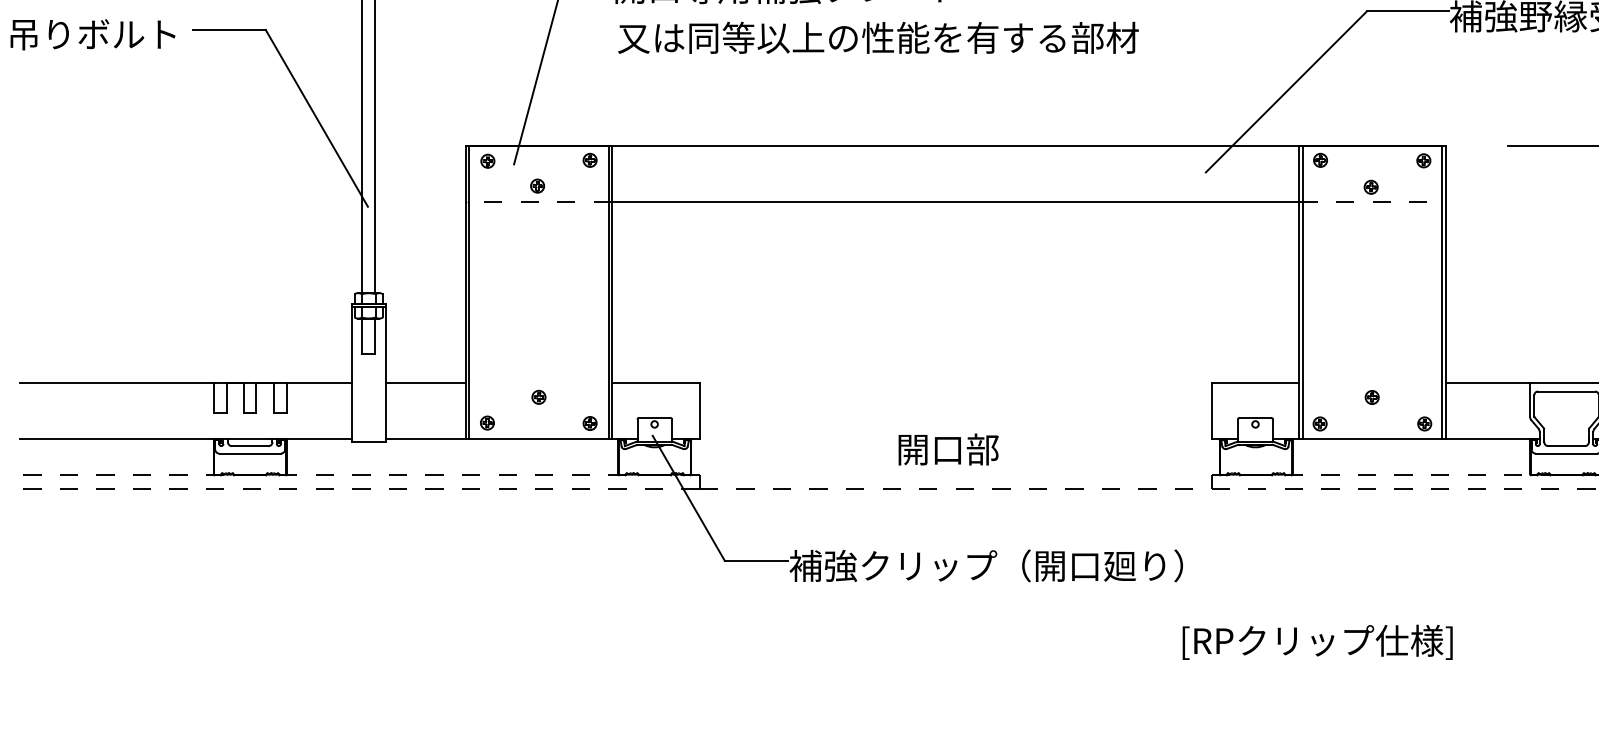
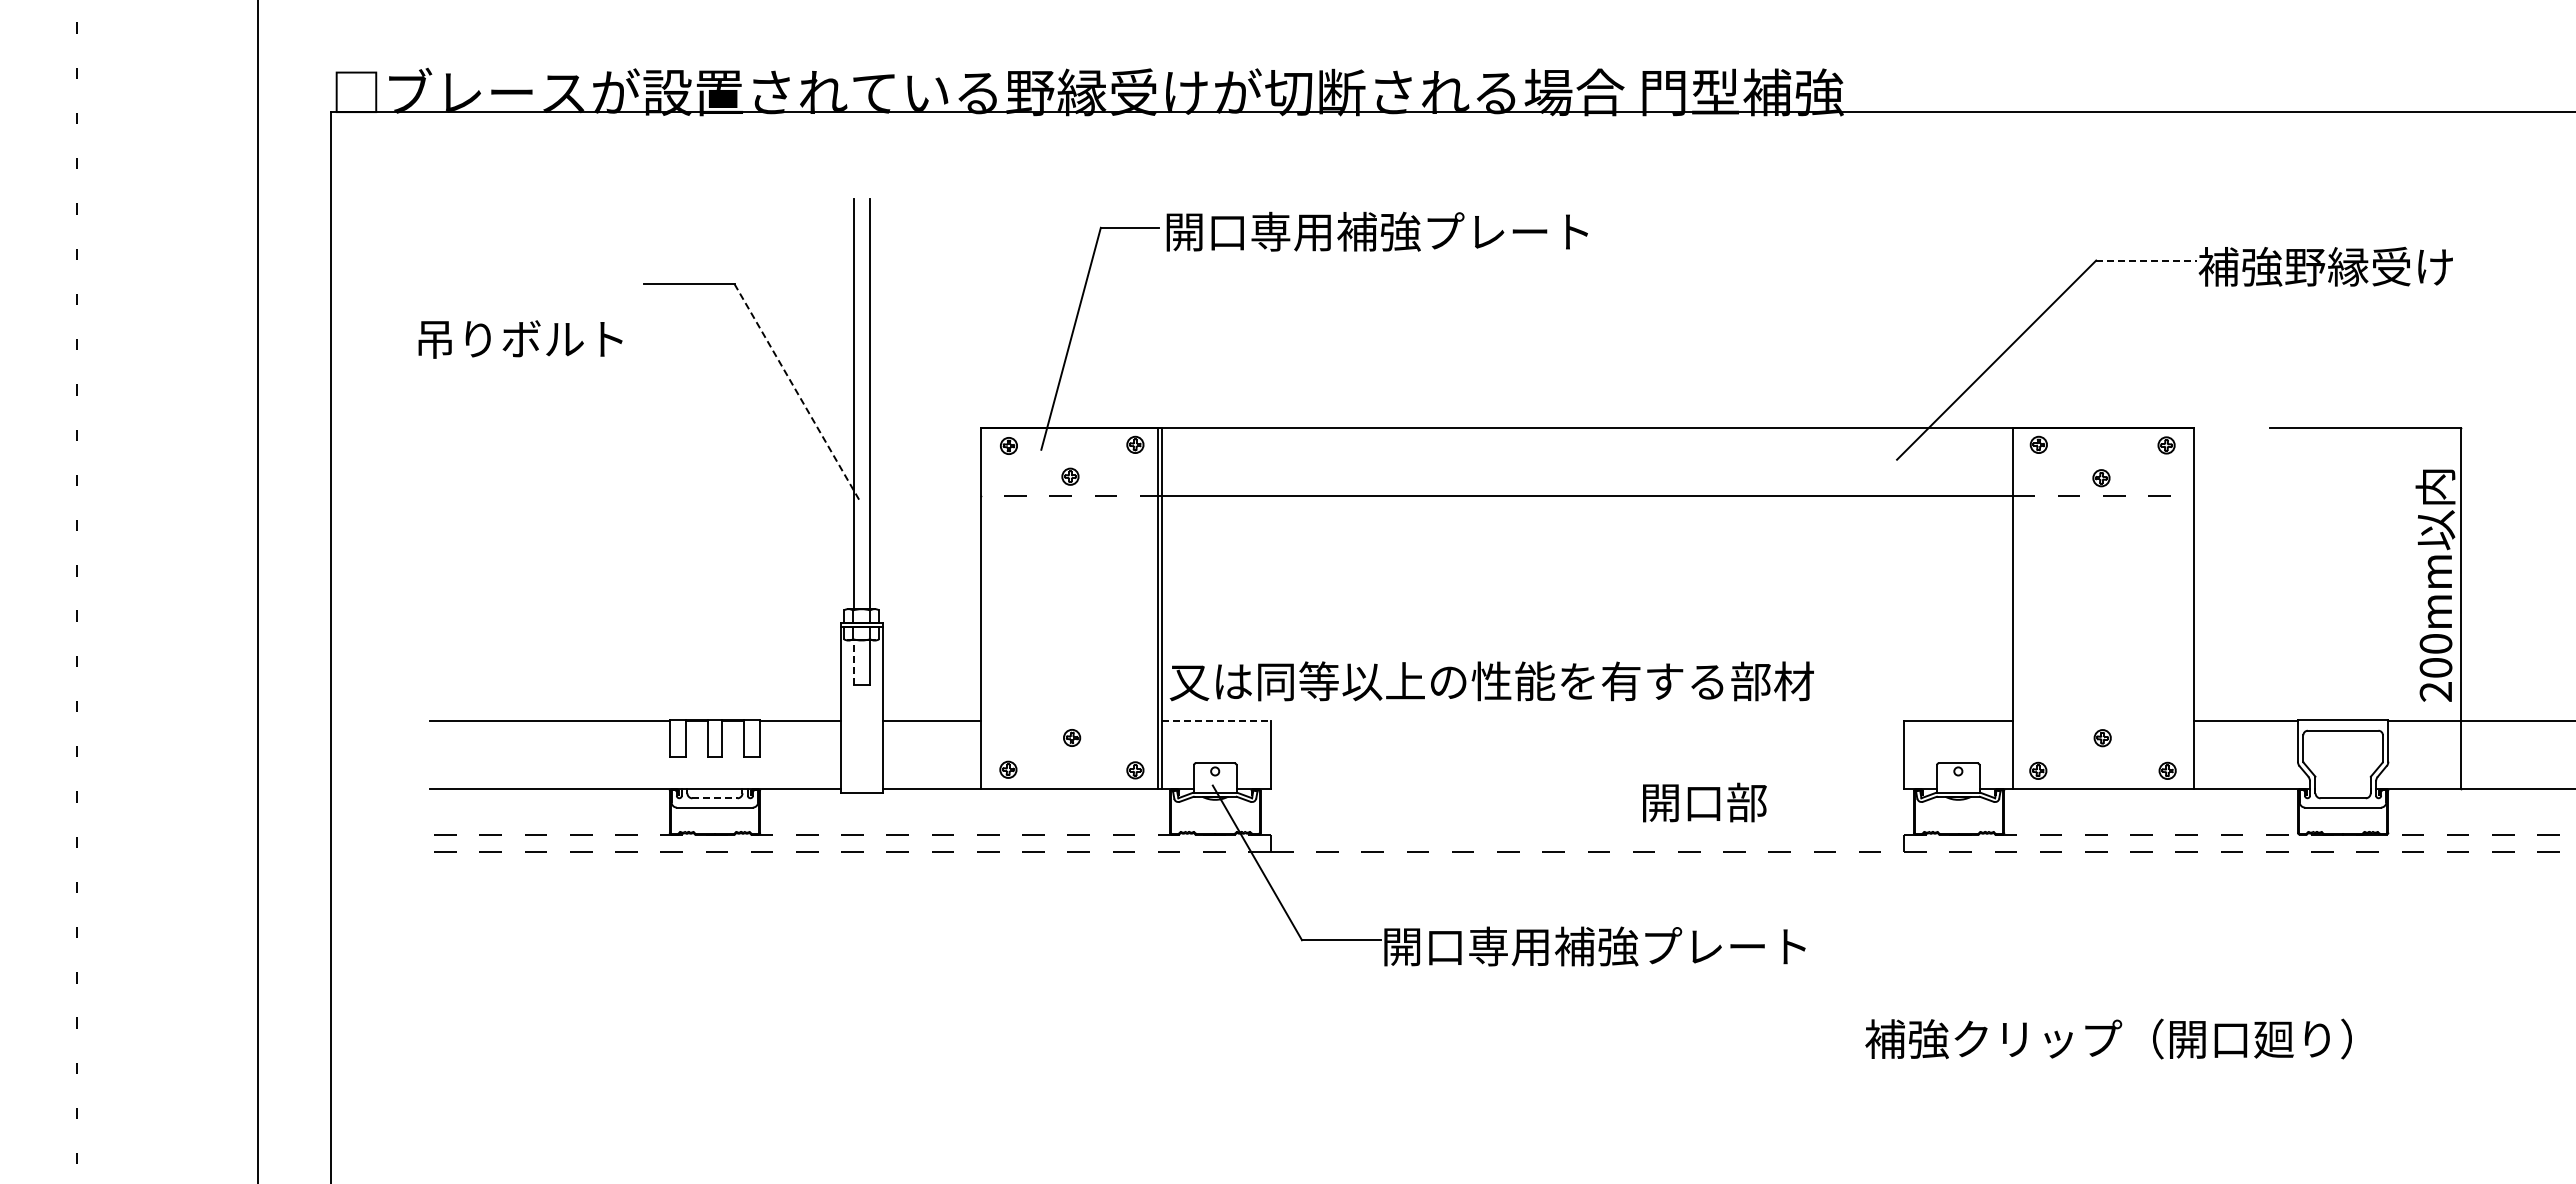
line: (1408, 11) -> (2147, 260), solid -> dashed
text: (92, 34) -> (520, 339), moved
text: (878, 37) -> (1491, 681), moved
line: (316, 118) -> (797, 393), solid -> dashed
line: (468, 292) -> (985, 608), removed
line: (1302, 292) -> (2016, 608), removed
line: (1442, 292) -> (2189, 608), removed
line: (362, 336) -> (853, 662), solid -> dashed
line: (656, 383) -> (1217, 720), solid -> dashed
line: (249, 446) -> (714, 798), solid -> dashed
text: (948, 449) -> (1704, 802), moved
text: (986, 565) -> (1625, 946), 補強クリップ（開口廻り） -> 開口専用補強プレート
text: (1376, 641) -> (2108, 1040), [RPクリップ仕様] -> 補強クリップ（開口廻り）

